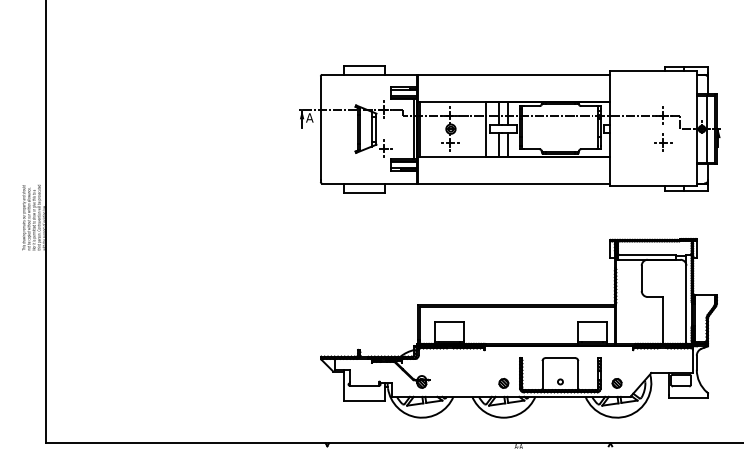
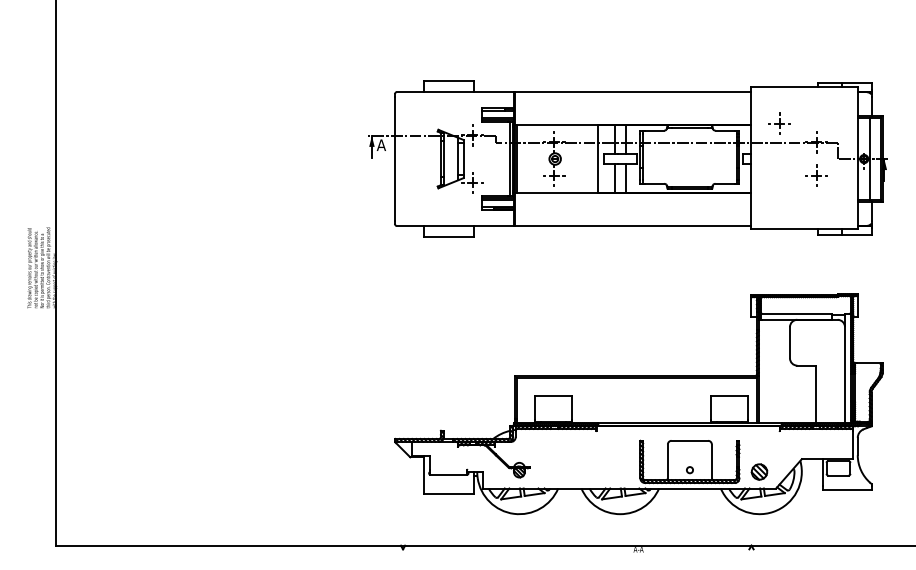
part: (633, 100) -> (779, 123), added
part: (503, 383) -> (619, 471), removed
part: (616, 383) -> (759, 471), size x1.4

